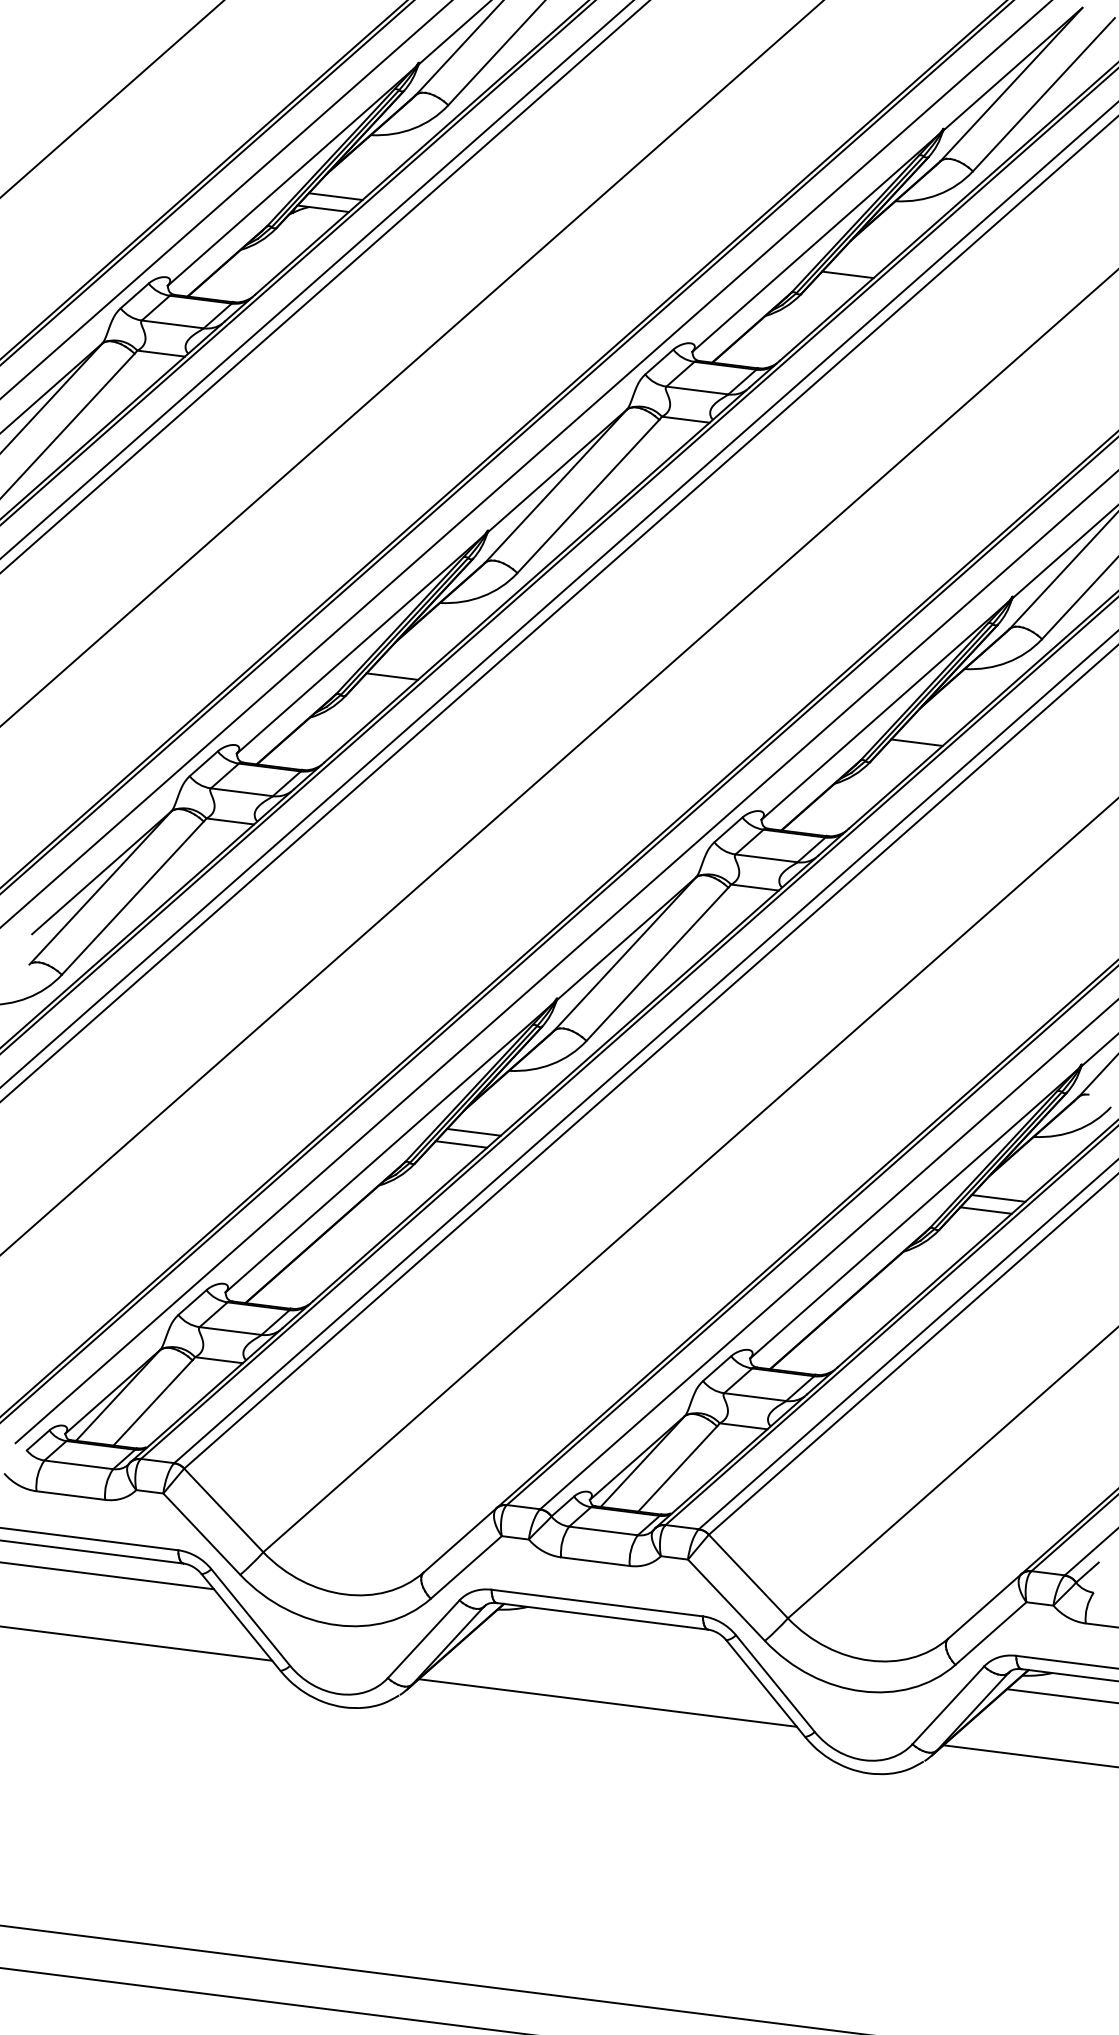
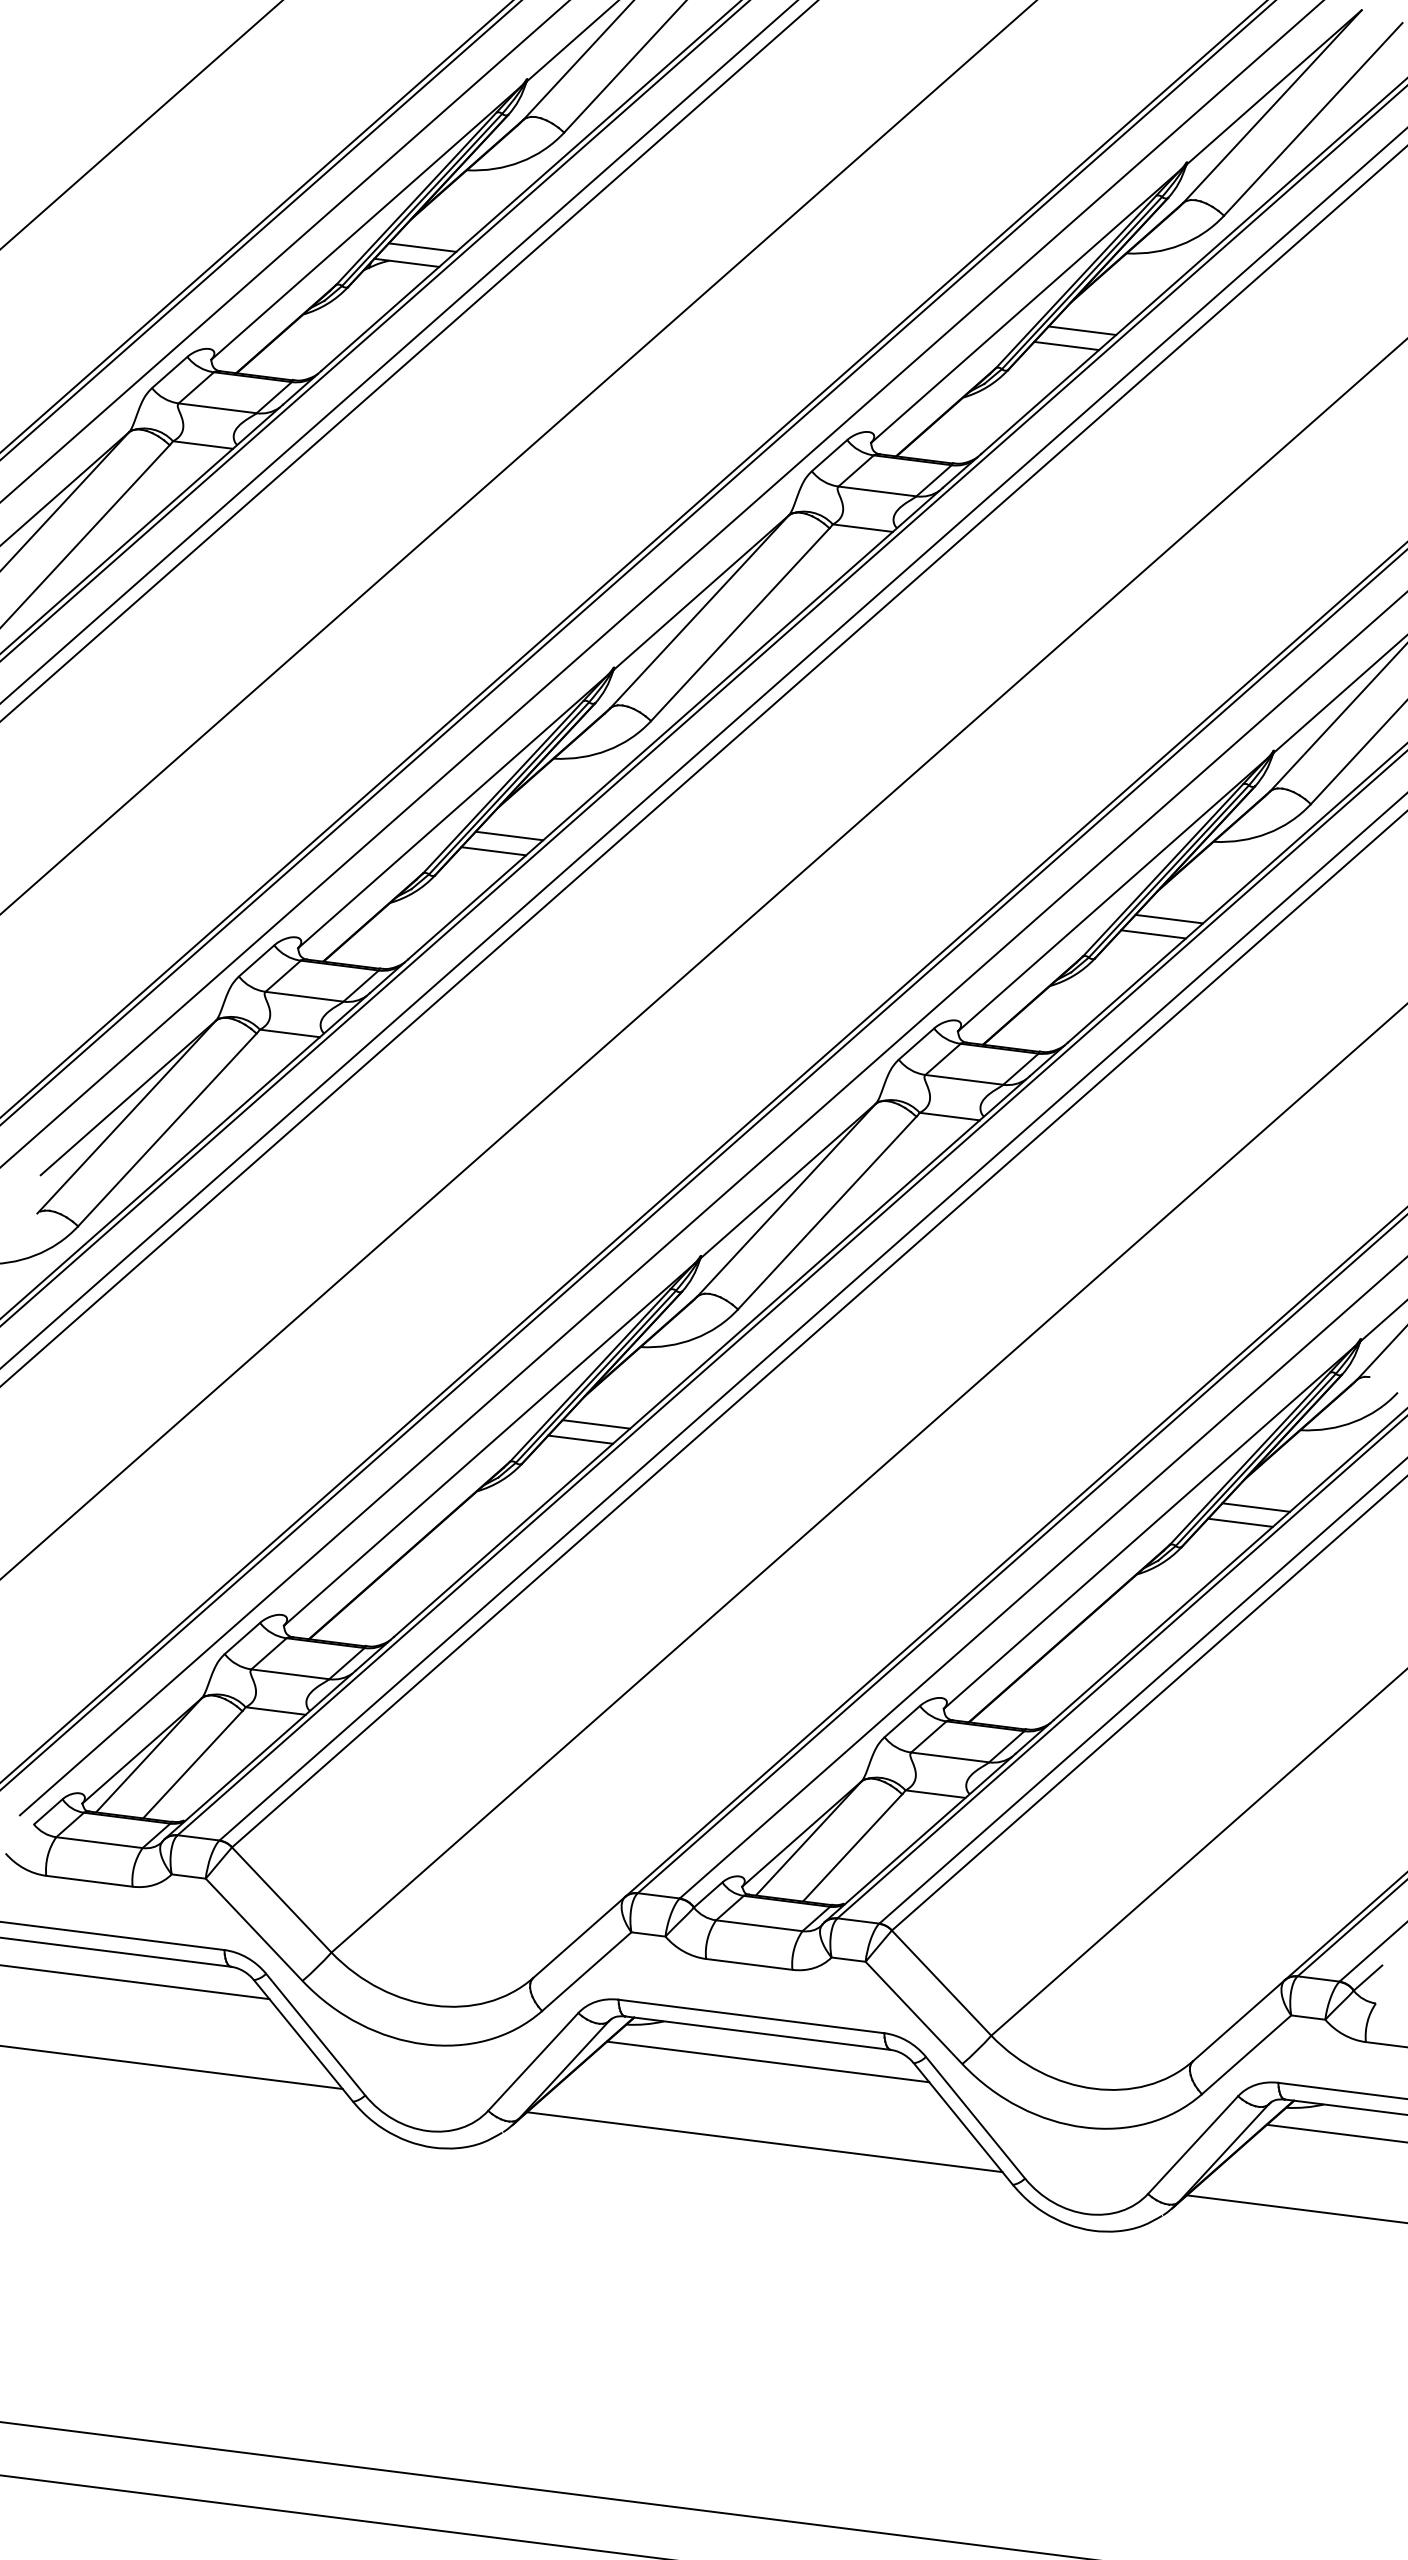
line: (860, 262) -> (1082, 330), added
line: (404, 664) -> (509, 835), added
line: (929, 730) -> (1169, 918), added
line: (610, 1638) -> (768, 2061), added

